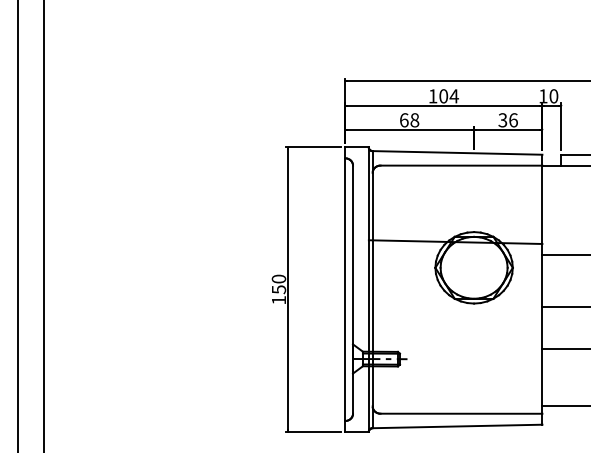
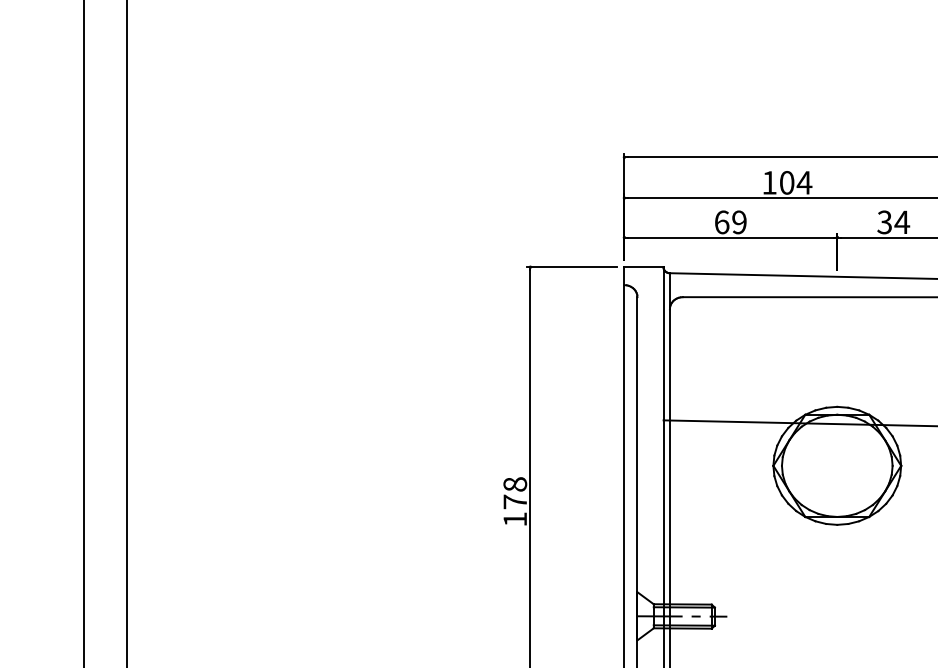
text: (414, 120) -> (738, 222), 68 -> 69
text: (513, 120) -> (902, 222), 36 -> 34
text: (279, 284) -> (516, 493), 150 -> 178

